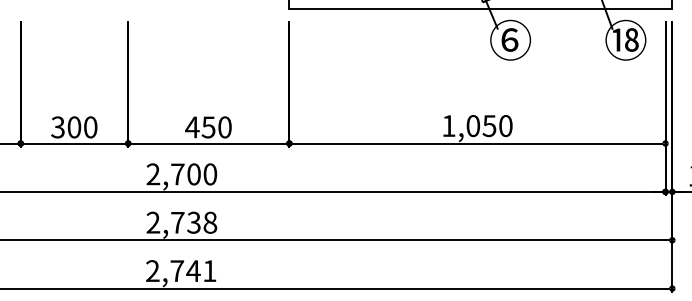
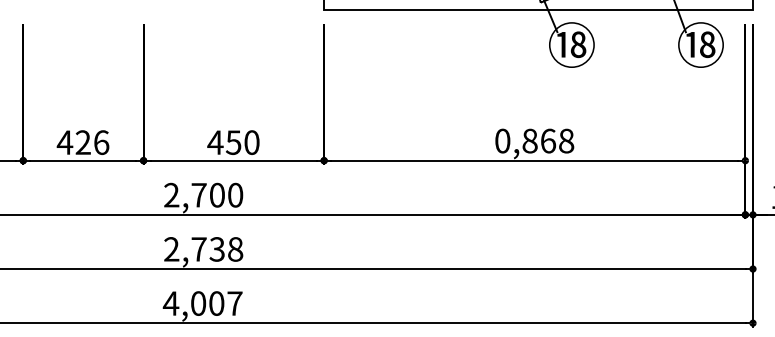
text: (510, 39) -> (571, 44), ⑥ -> ⑱
text: (477, 126) -> (534, 141), 1,050 -> 0,868
text: (73, 127) -> (82, 142), 300 -> 426
text: (180, 271) -> (202, 304), 2,741 -> 4,007

